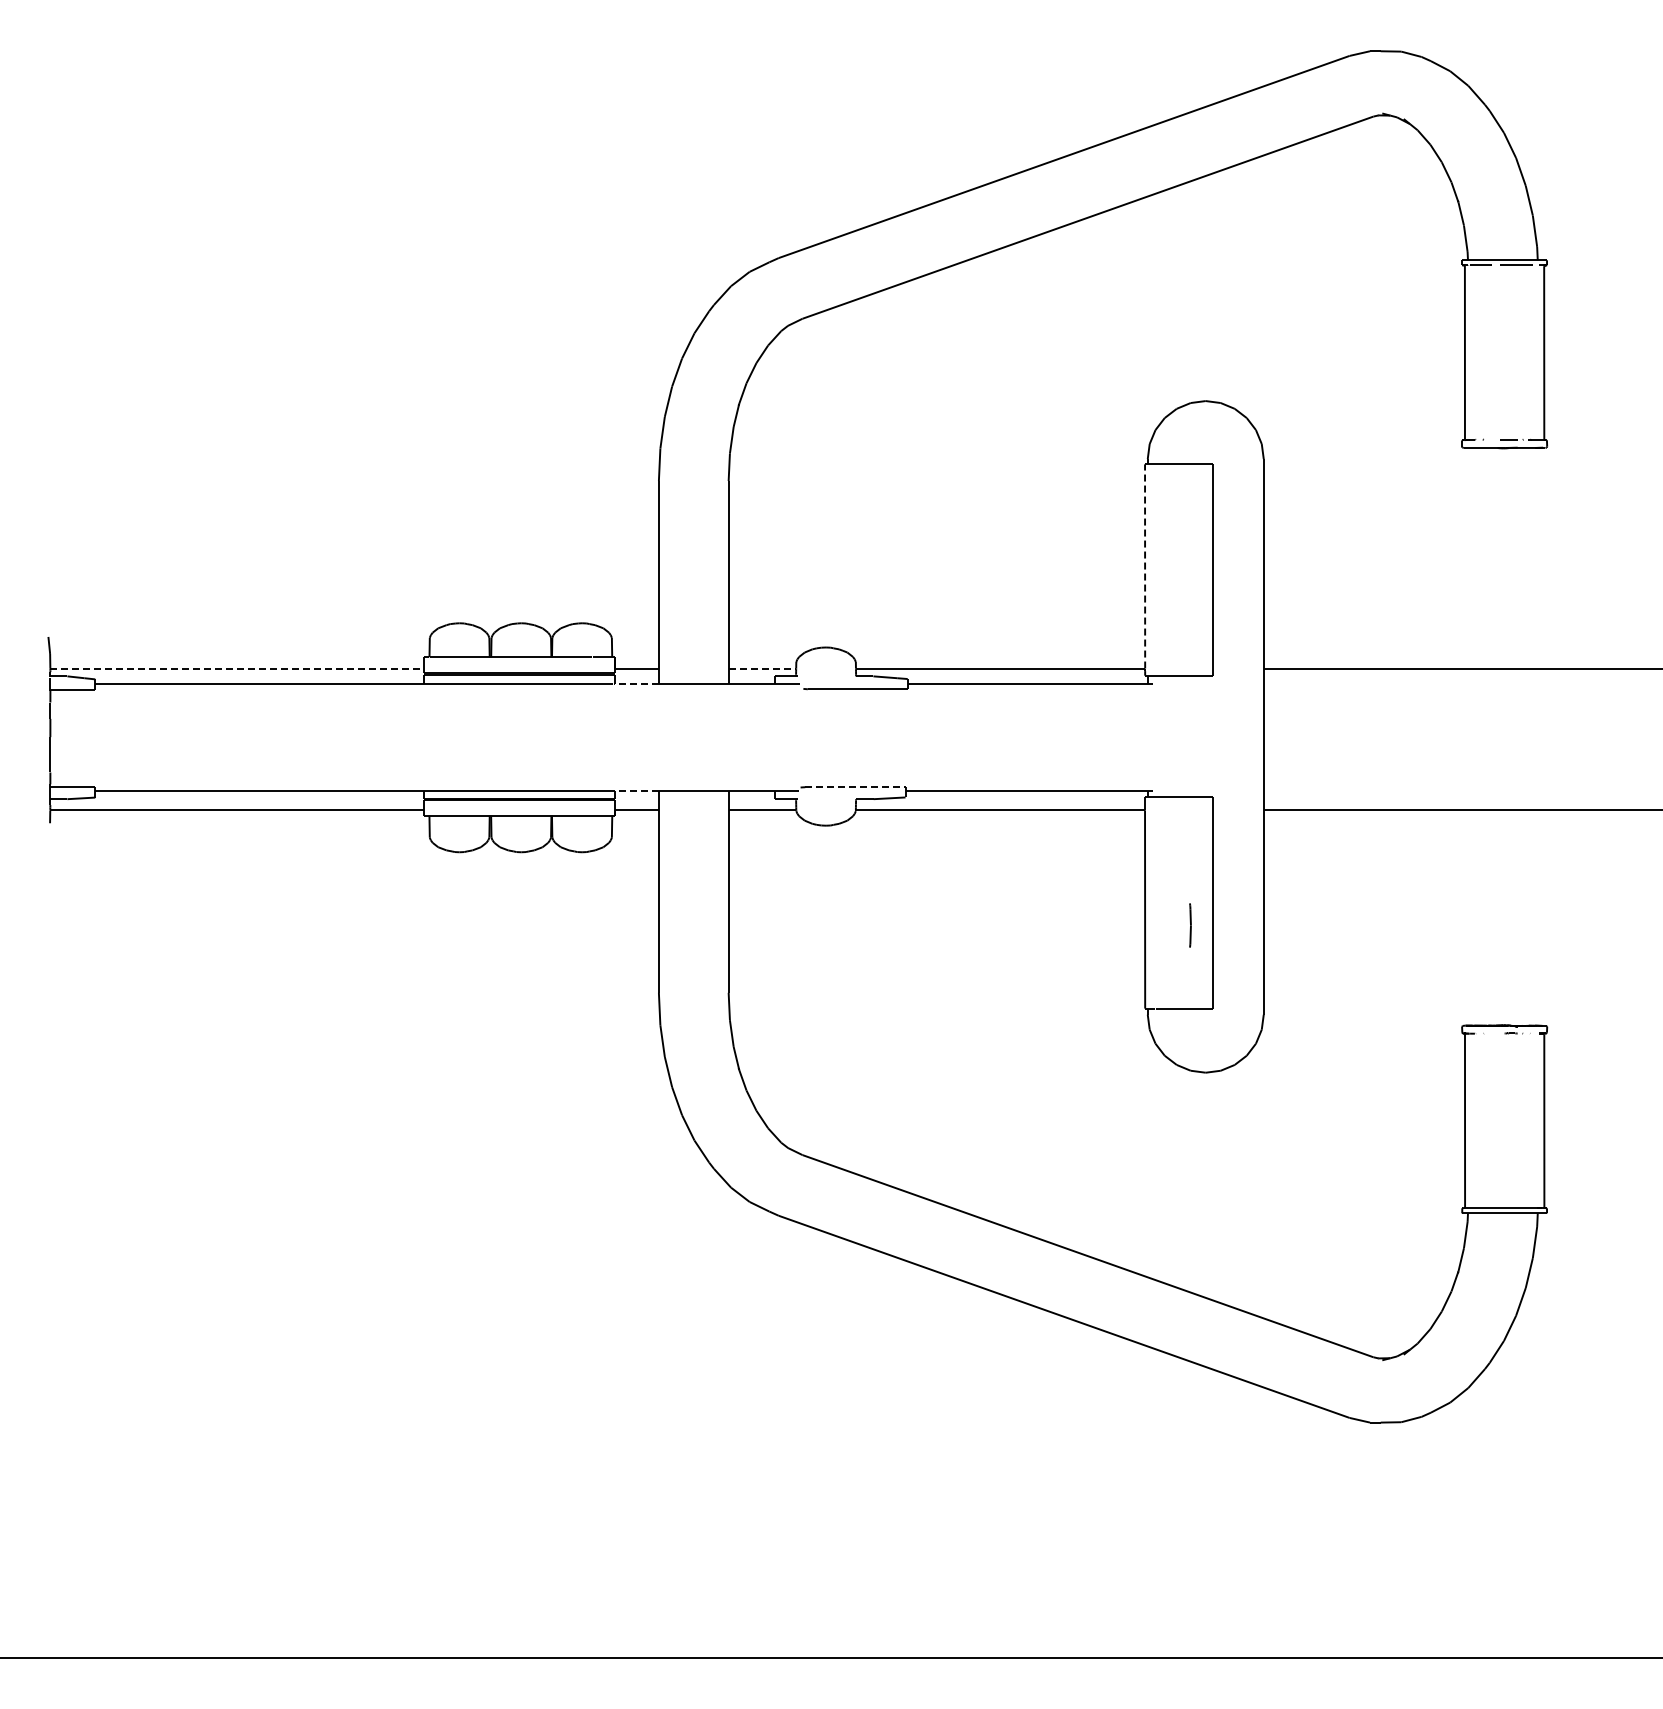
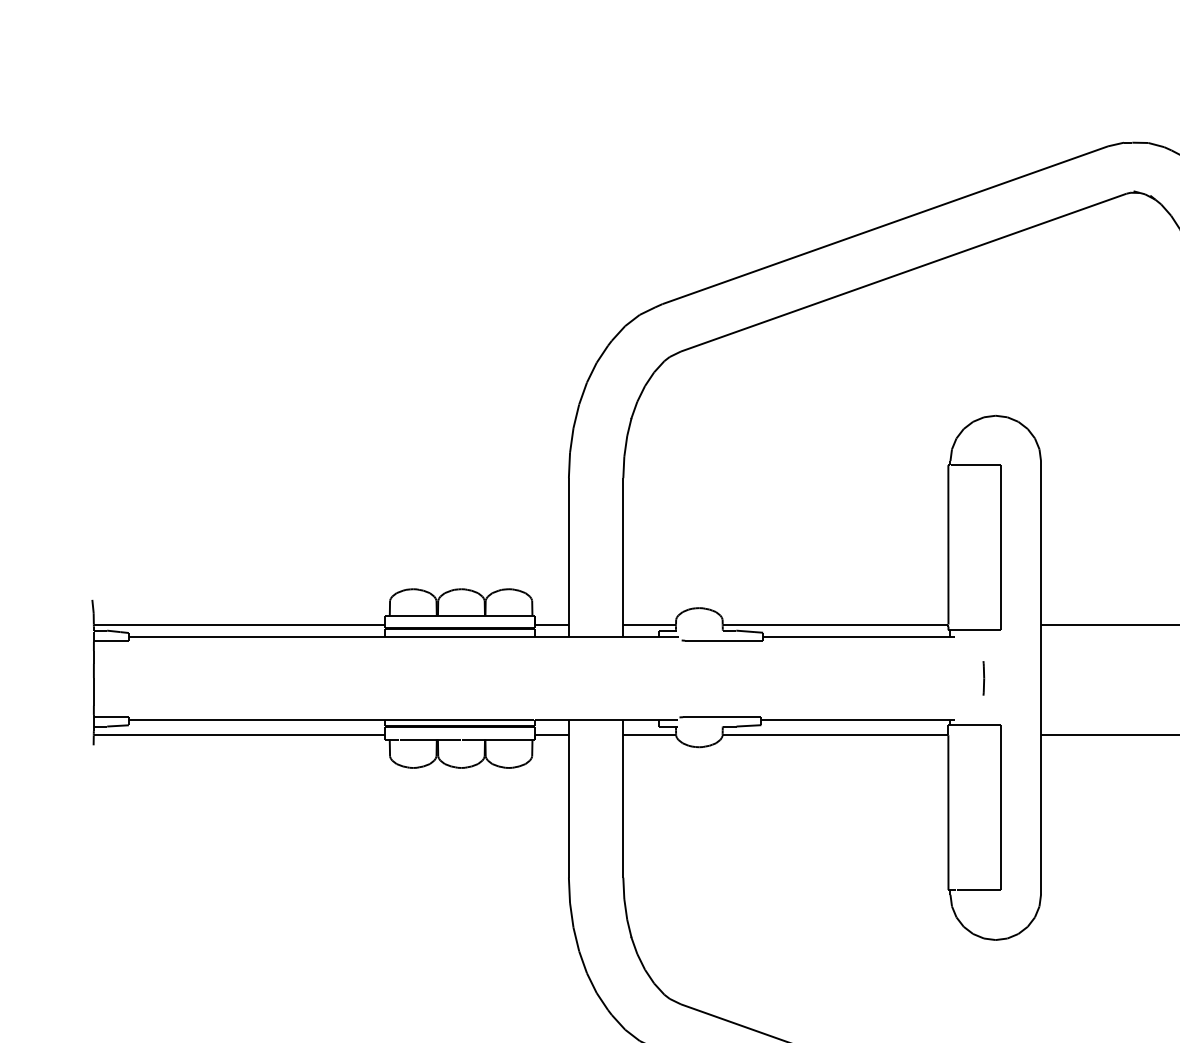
line: (1145, 565) -> (948, 544), dashed -> solid
line: (237, 668) -> (239, 624), dashed -> solid
line: (762, 668) -> (649, 624), dashed -> solid
line: (636, 683) -> (551, 636), dashed -> solid
line: (855, 787) -> (722, 717), dashed -> solid
line: (636, 791) -> (551, 720), dashed -> solid
line: (1190, 925) -> (983, 678), moved

